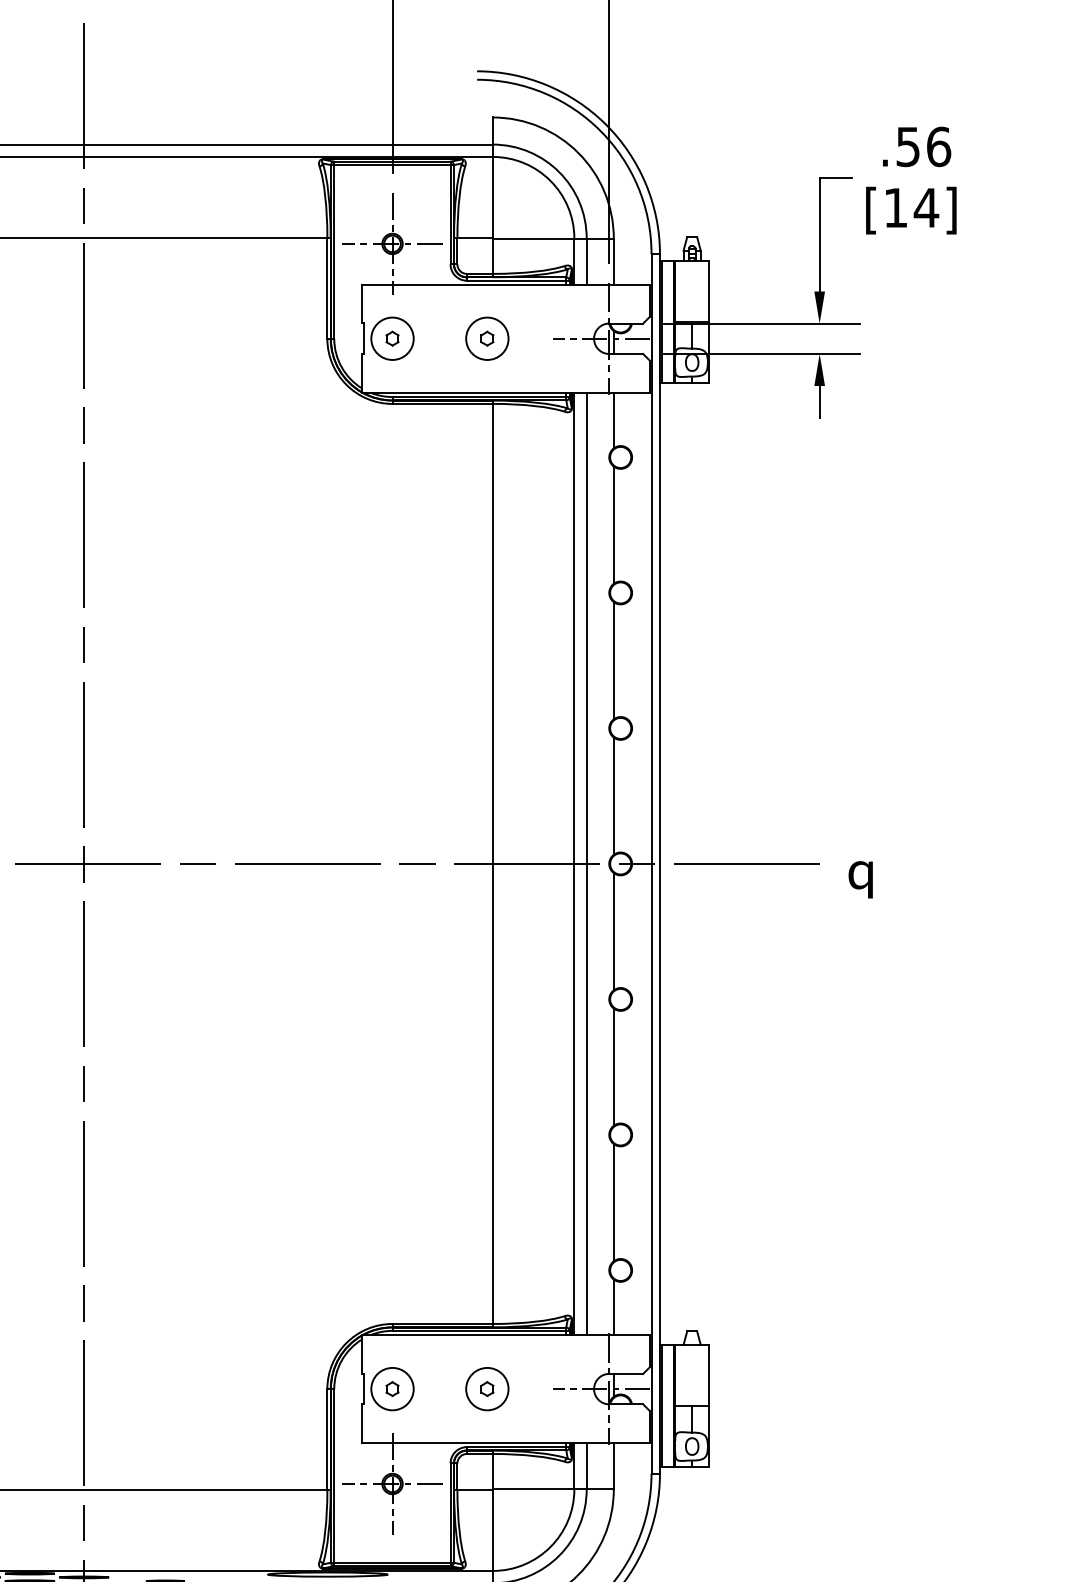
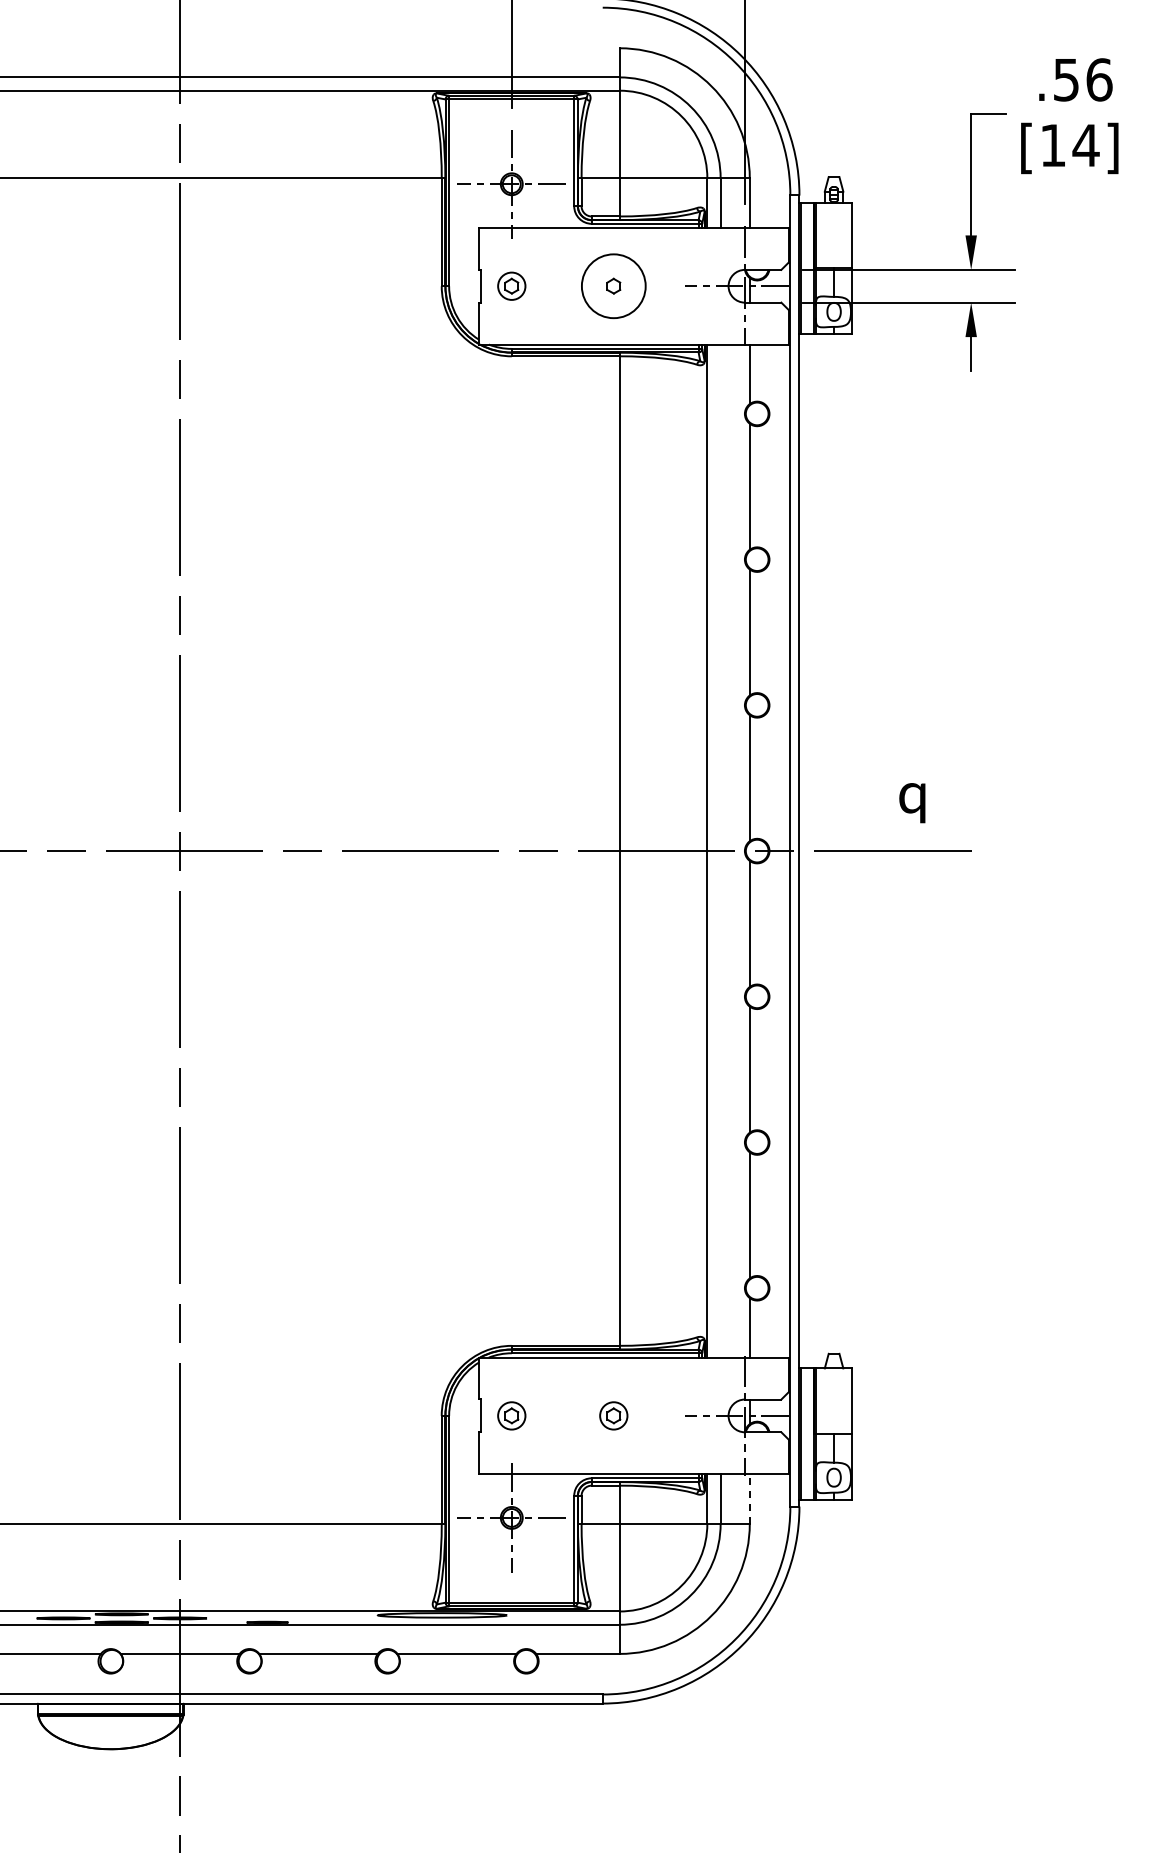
circle: (392, 338) -> (511, 286), size x0.6
circle: (487, 338) -> (613, 286), size x1.4
line: (586, 863) -> (720, 850), removed
text: (860, 880) -> (912, 803), moved
circle: (392, 1388) -> (511, 1415), size x0.6
circle: (487, 1388) -> (613, 1415), size x0.6
line: (613, 1465) -> (749, 1498), solid -> dashed

